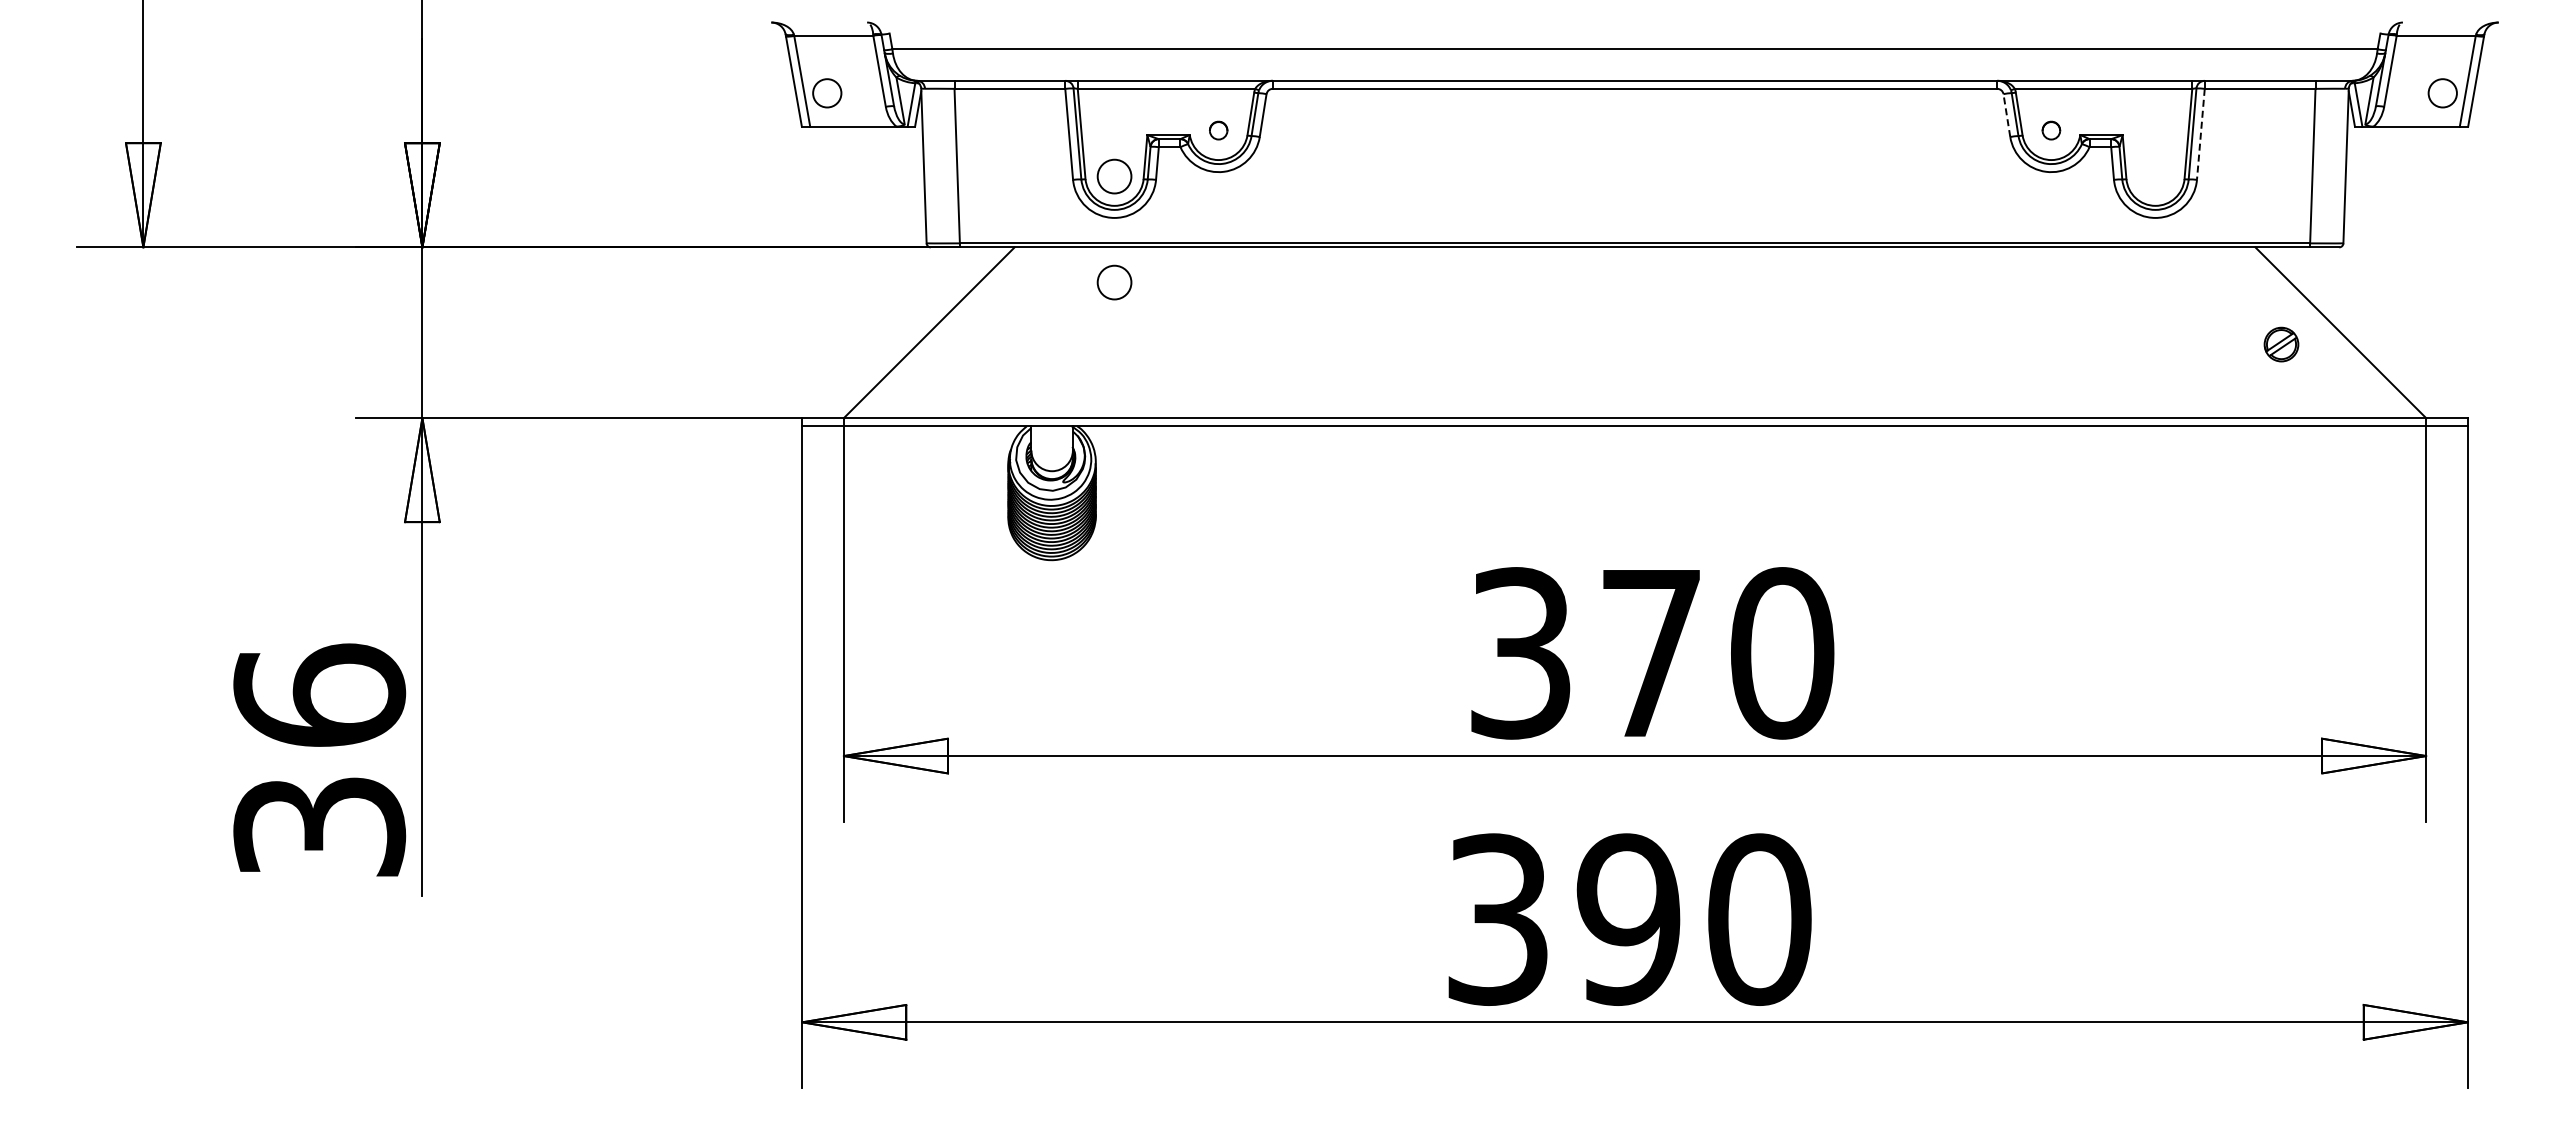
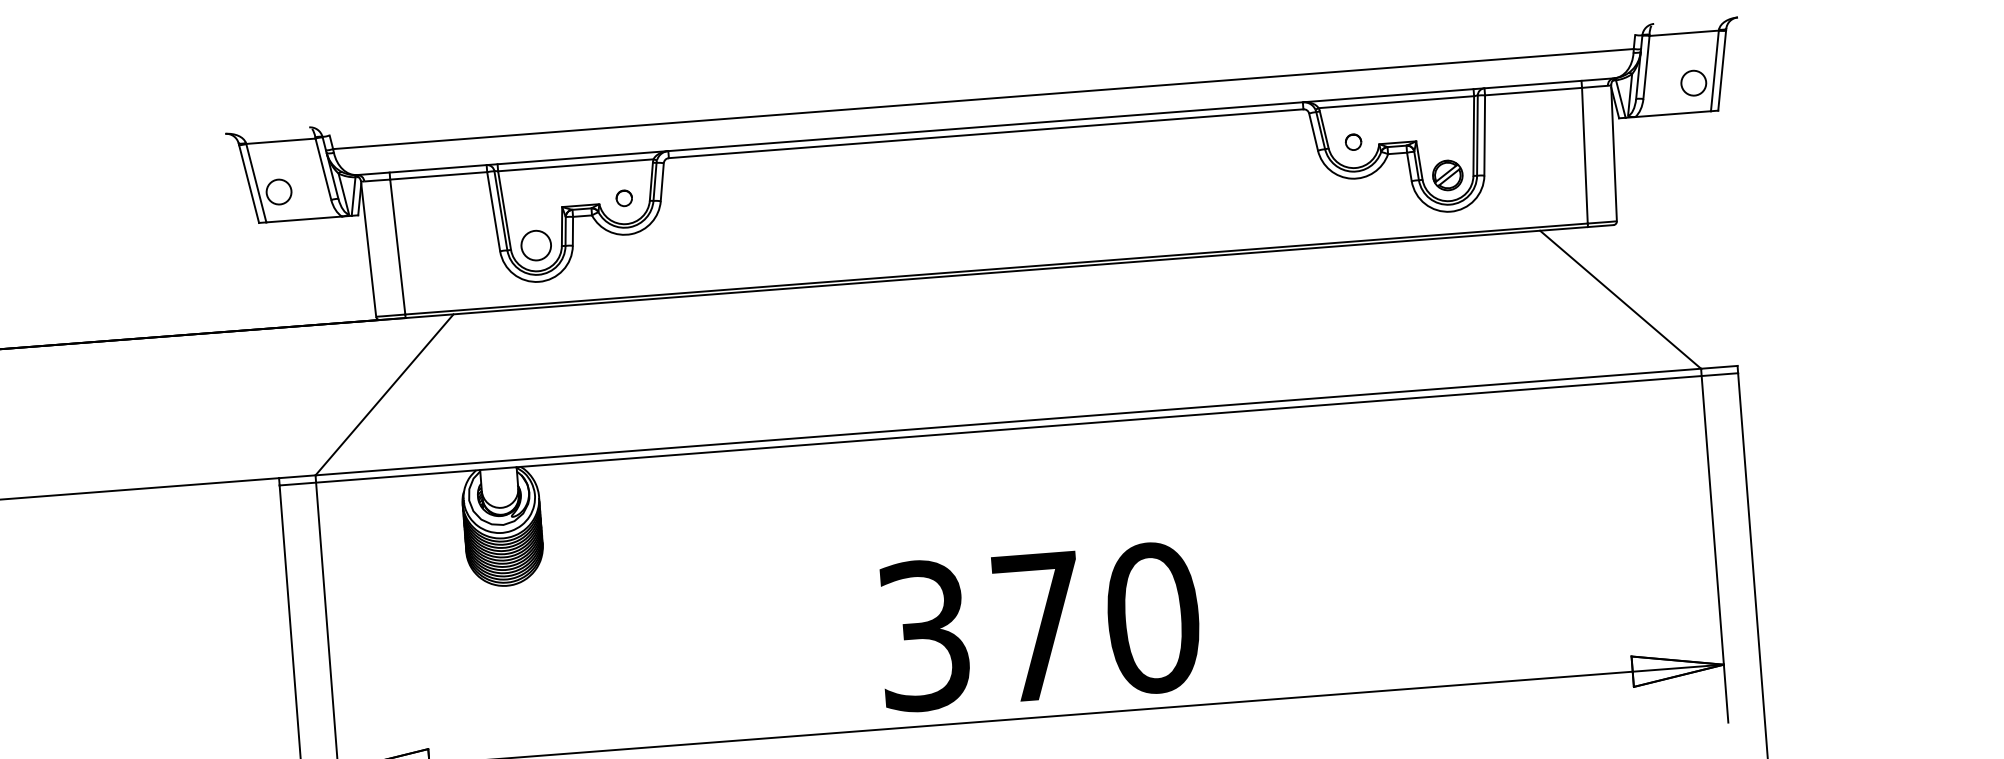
line: (2006, 115) -> (1313, 132), dashed -> solid
line: (2200, 134) -> (1484, 135), dashed -> solid
circle: (1114, 282) -> (543, 338), removed
part: (2281, 344) -> (1447, 175), moved

